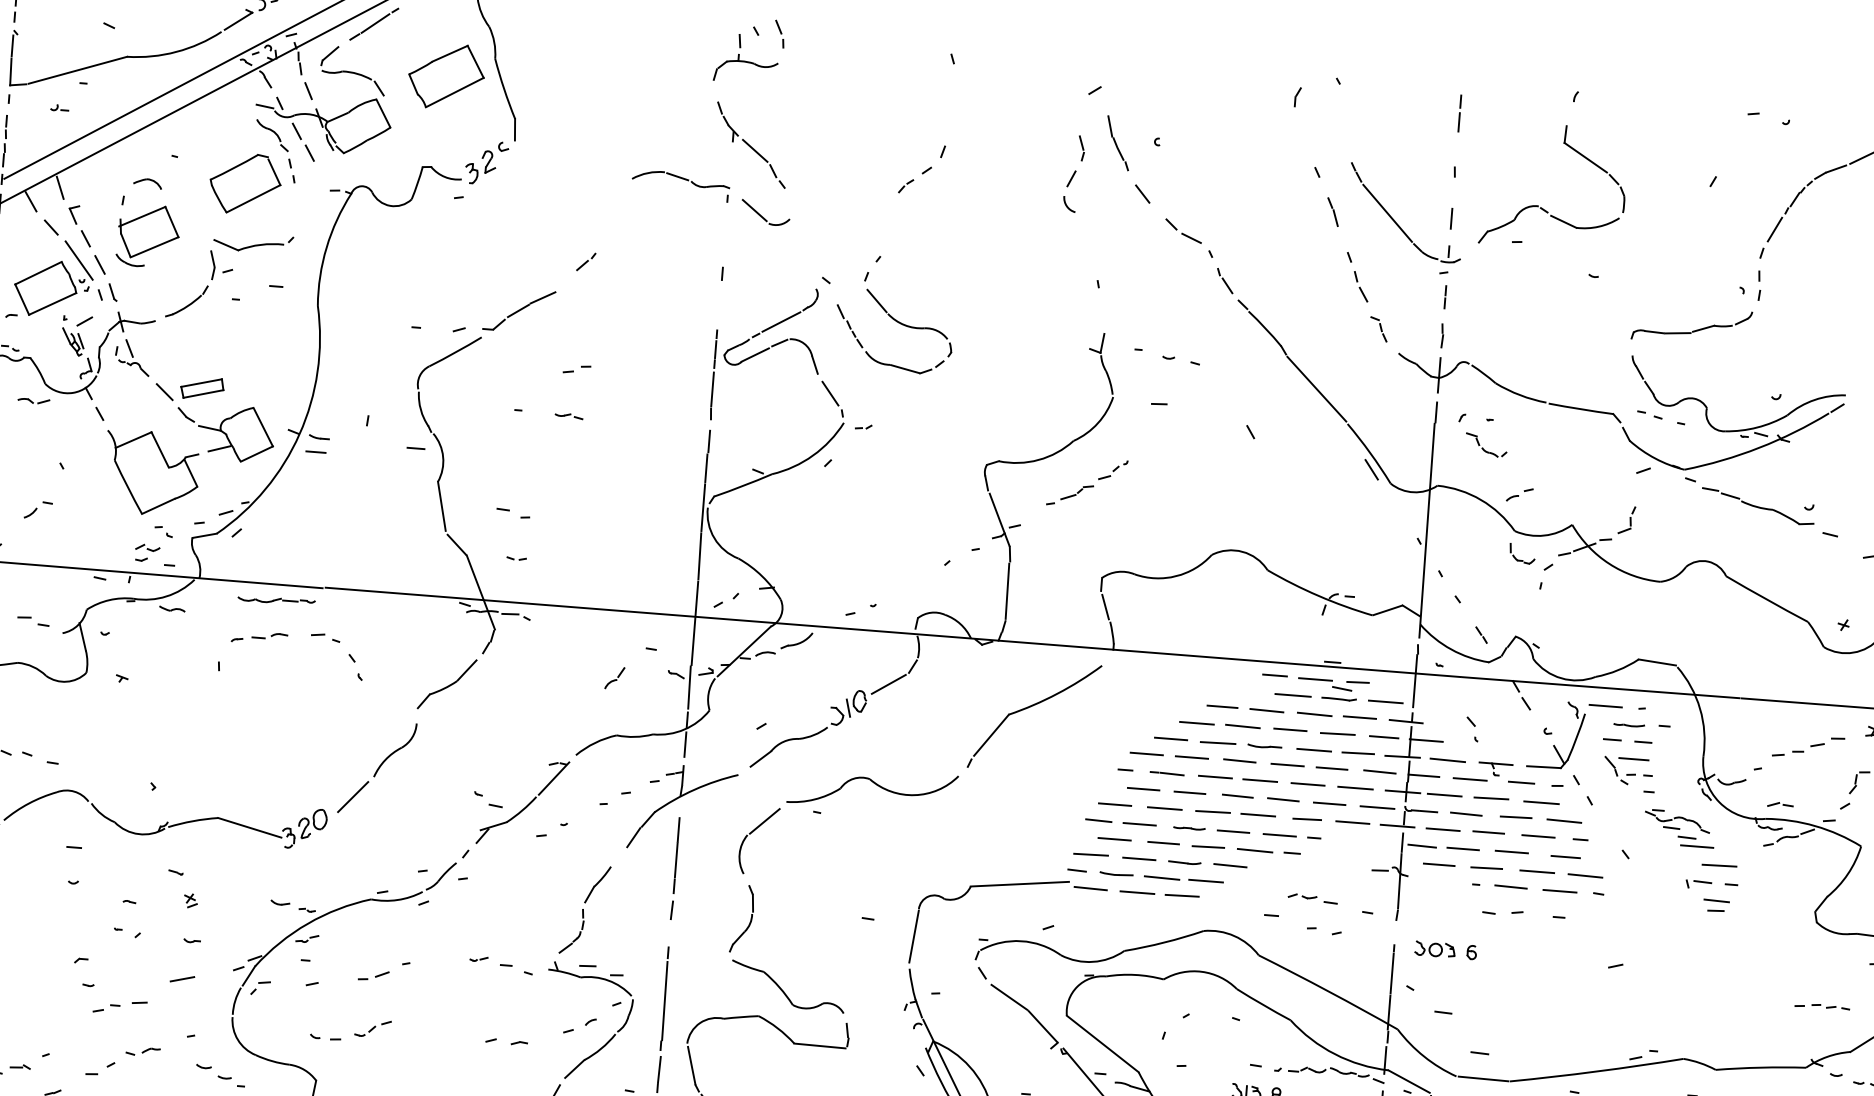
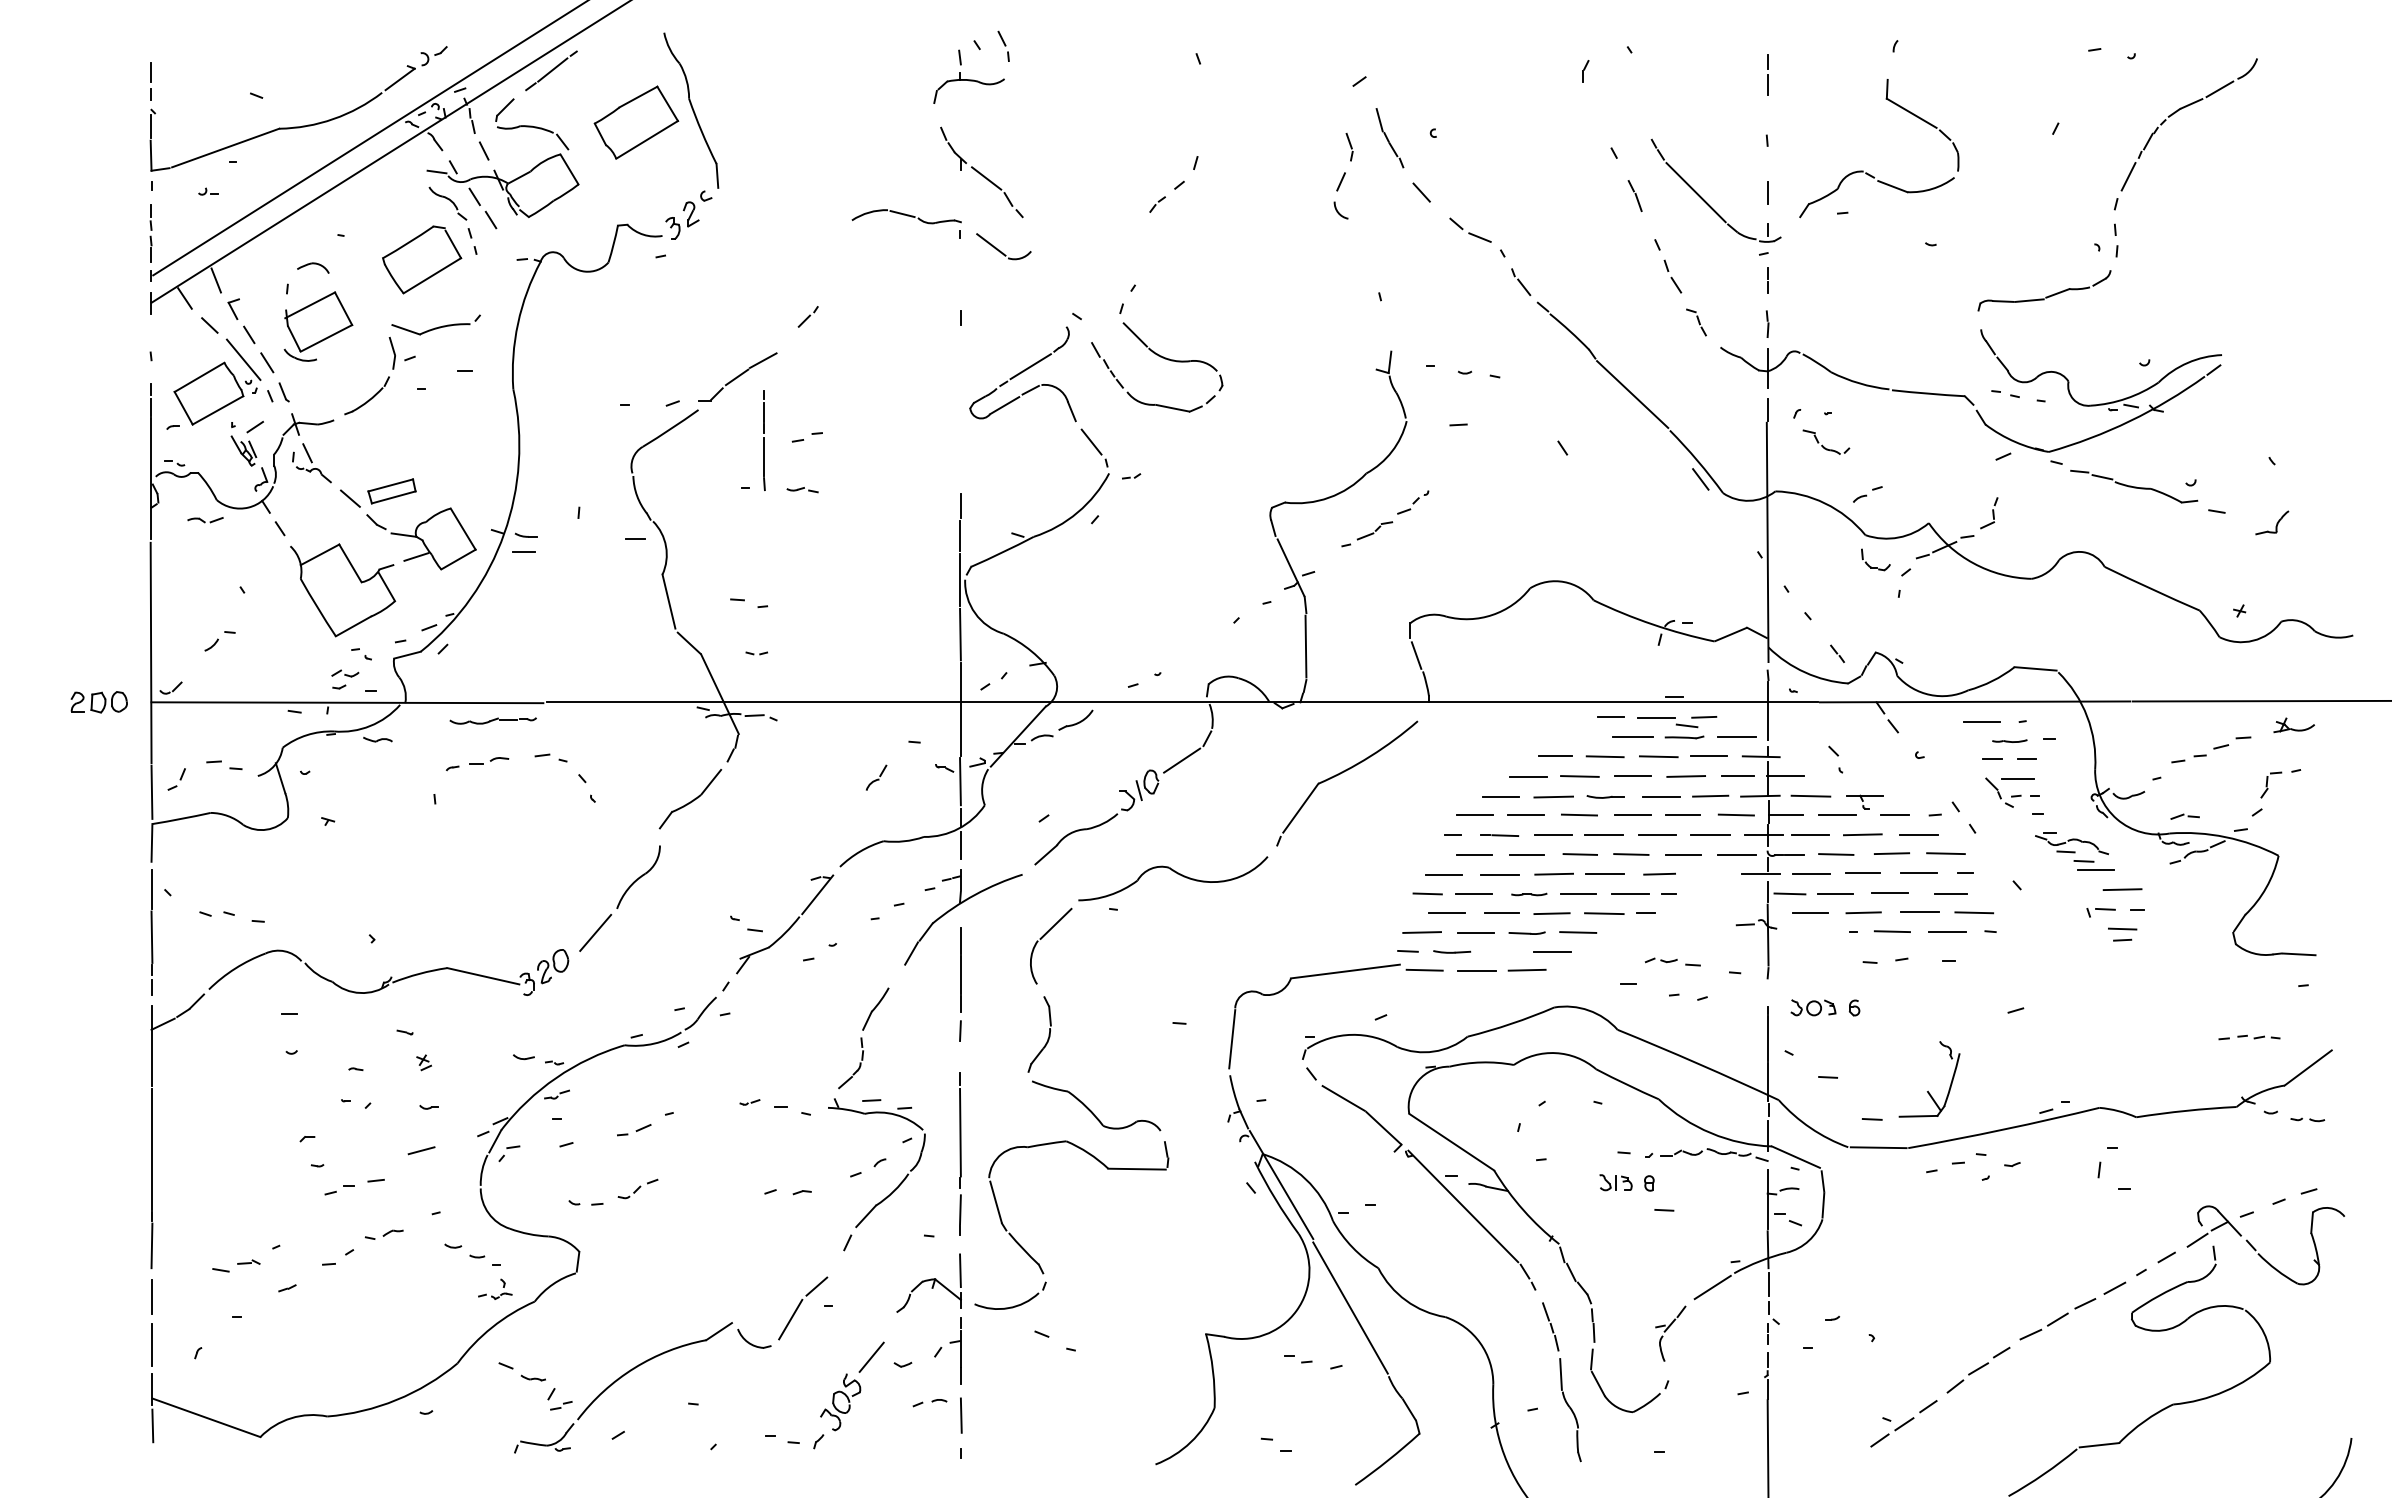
line: (714, 374) -> (764, 440), moved
part: (1554, 744) -> (1928, 1090), moved
line: (1352, 822) -> (1710, 873), removed
line: (1161, 877) -> (1502, 951), removed

